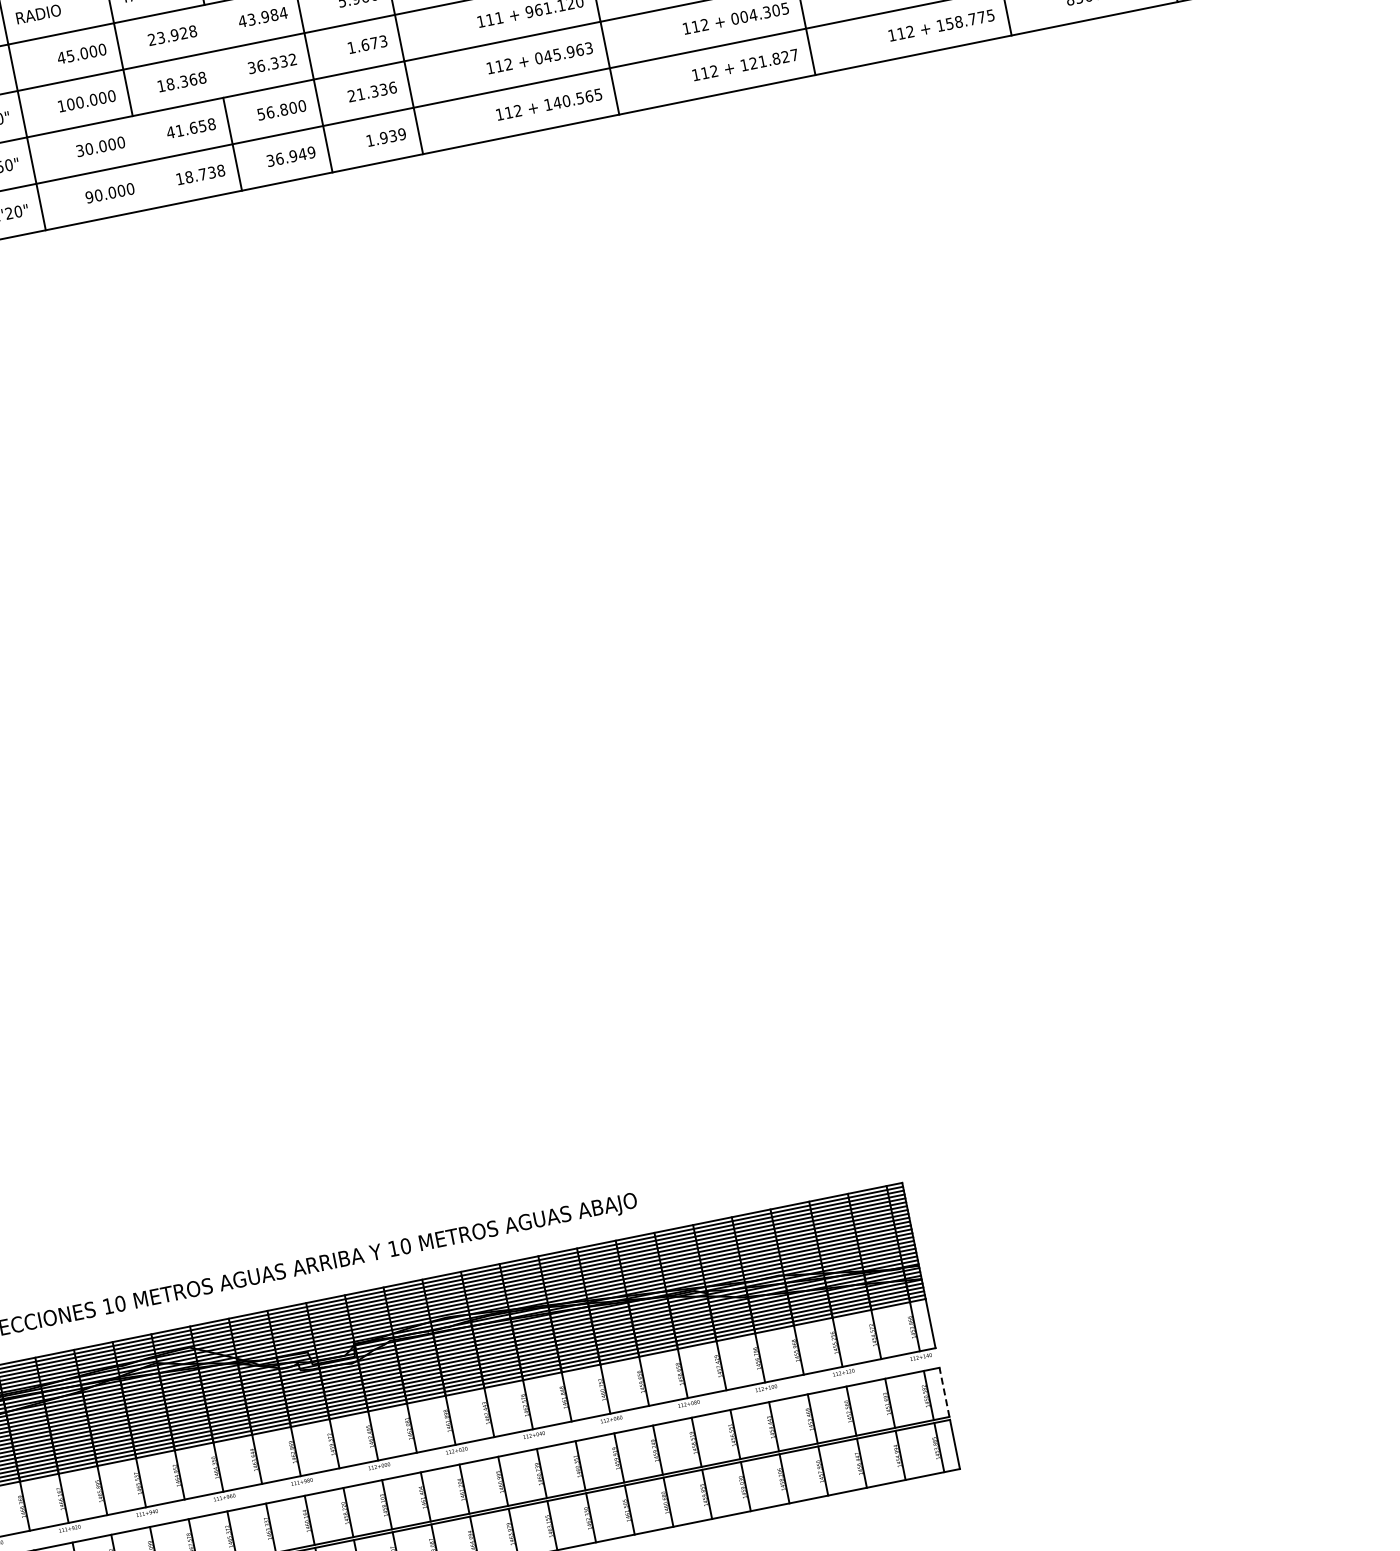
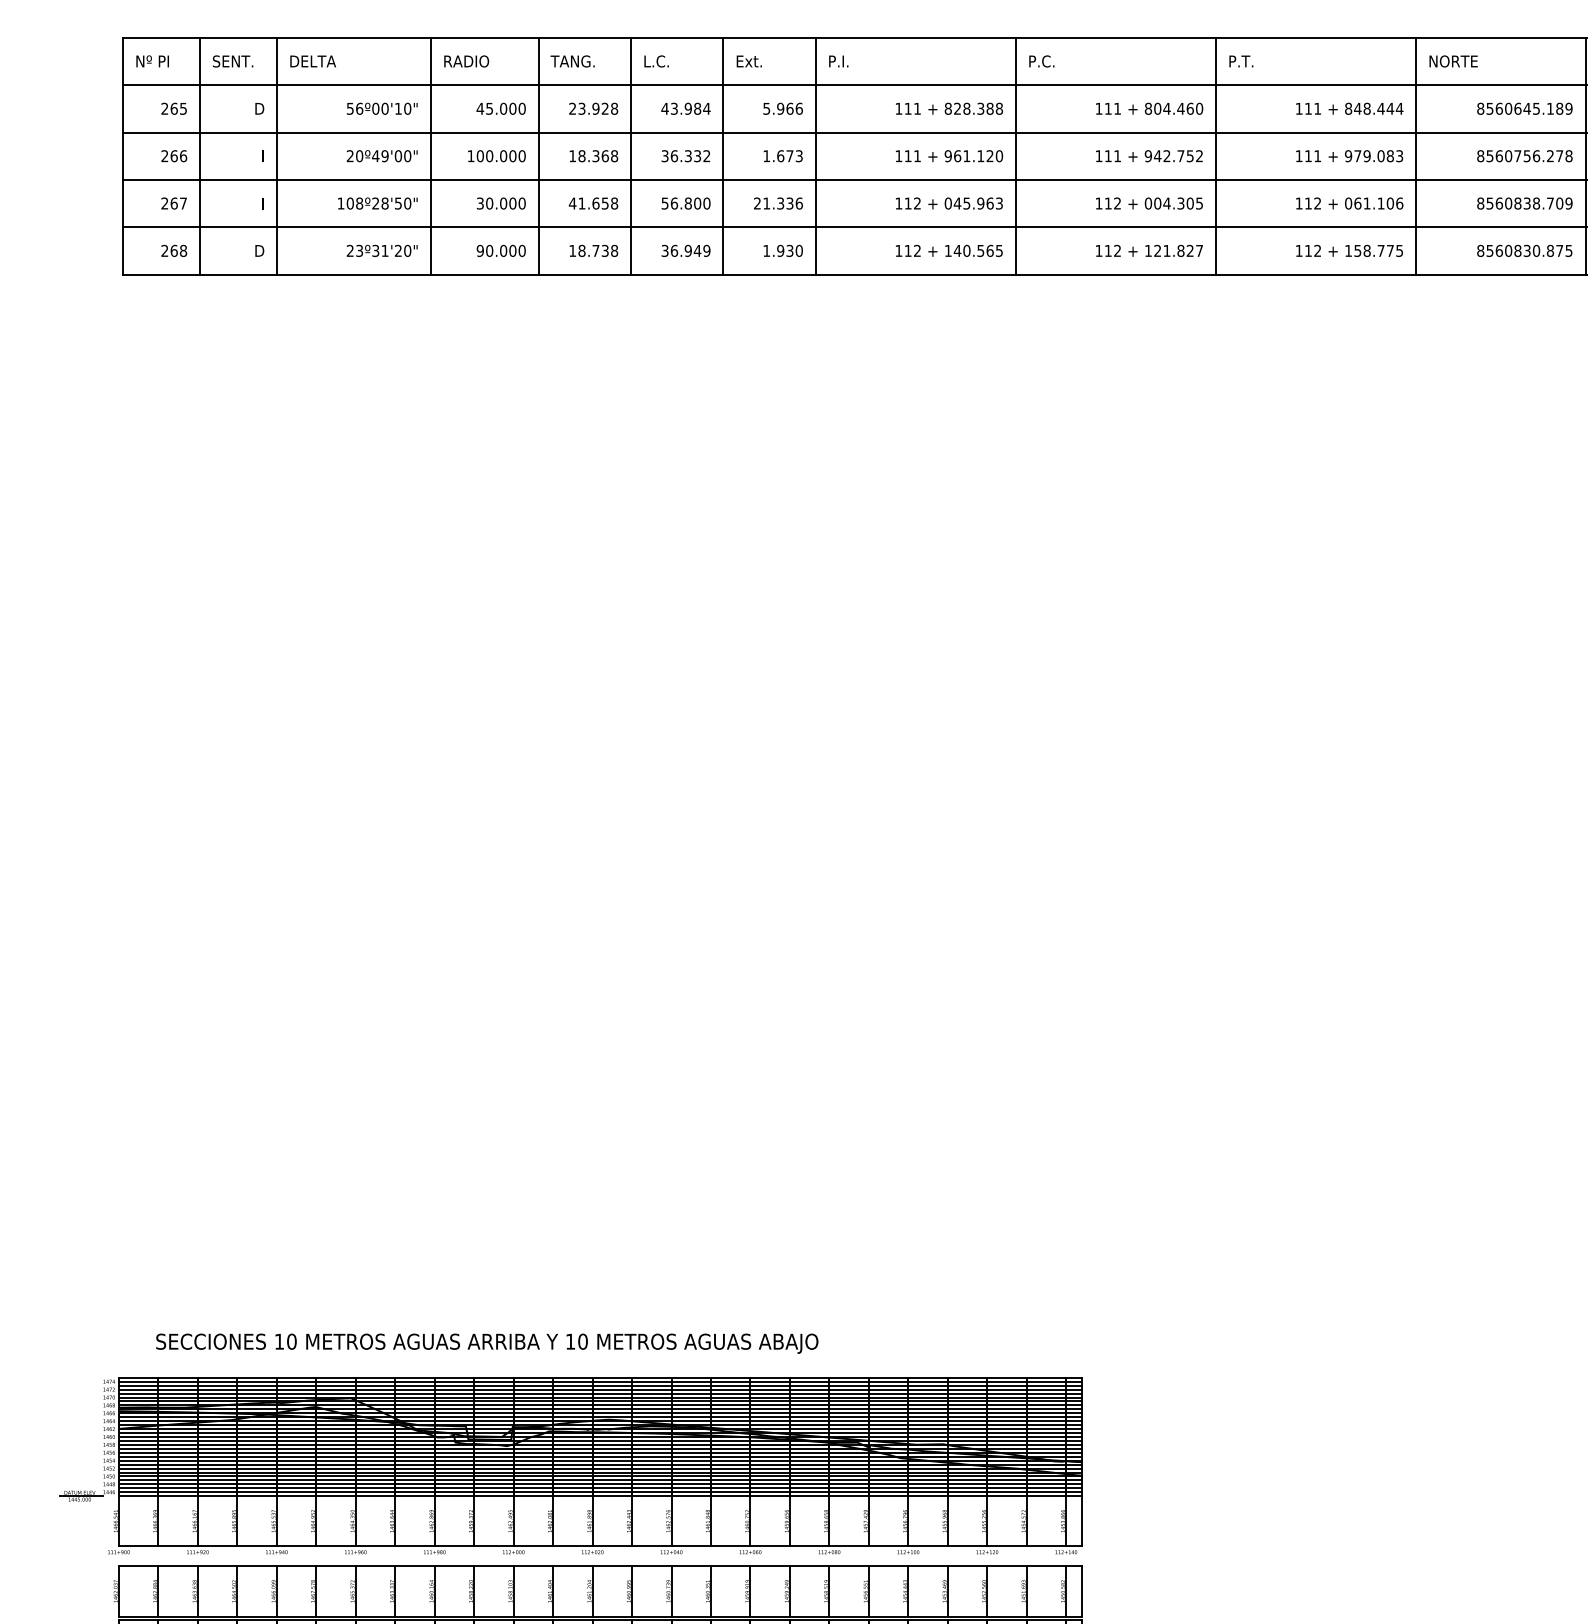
line: (214, 51) -> (631, 132), added
text: (401, 133) -> (798, 250), 1.939 -> 1.930
line: (141, 161) -> (538, 226), added
line: (944, 1391) -> (1082, 1590), dashed -> solid

